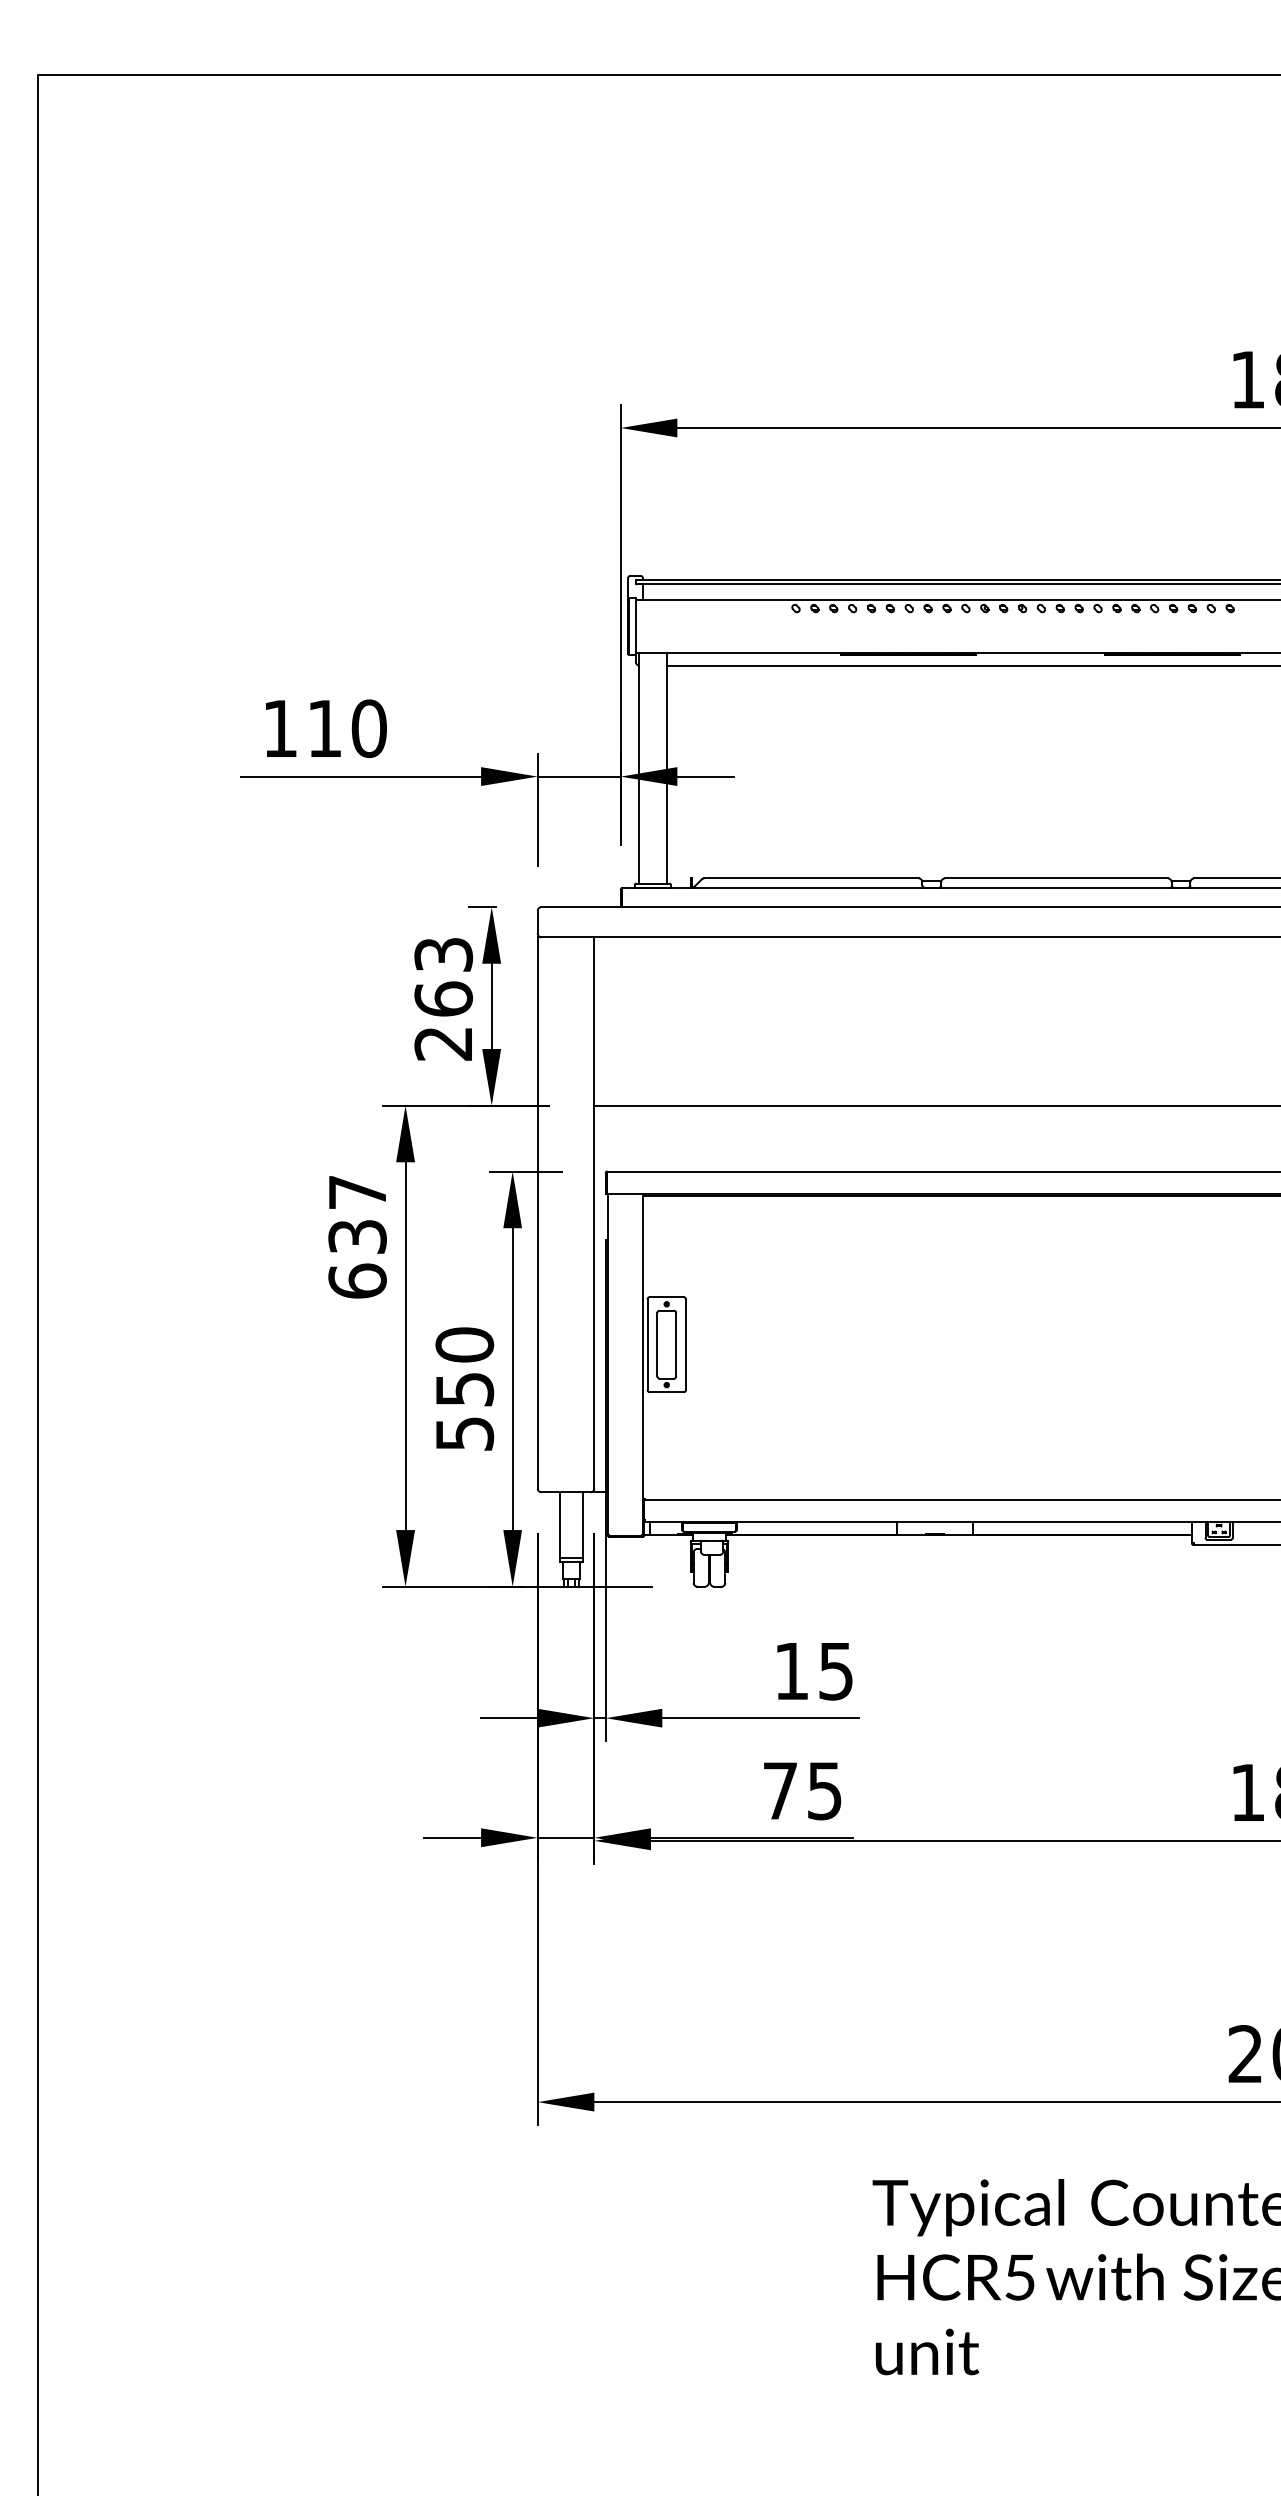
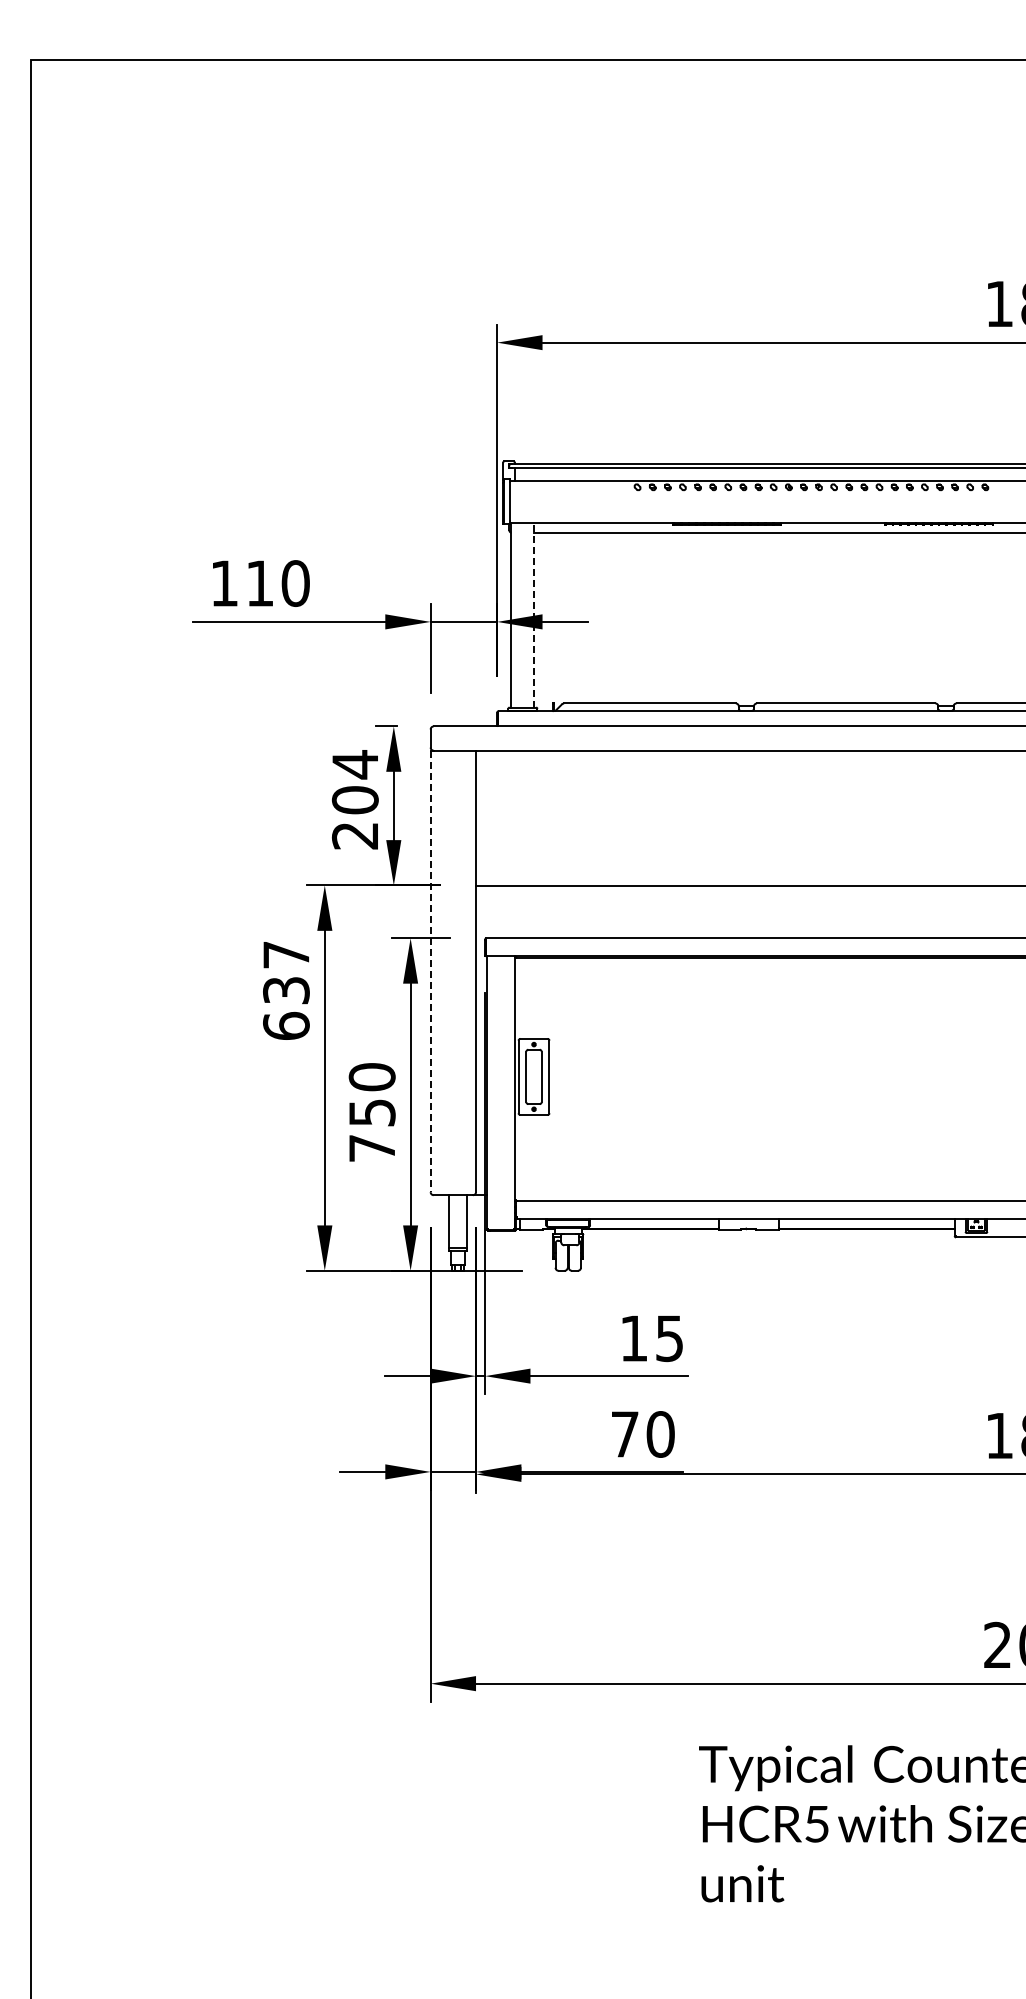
line: (667, 767) -> (534, 614), solid -> dashed
text: (442, 977) -> (354, 782), 263 -> 204
line: (537, 1213) -> (430, 971), solid -> dashed
text: (465, 1434) -> (372, 1148), 550 -> 750
text: (824, 1791) -> (660, 1434), 75 -> 70

